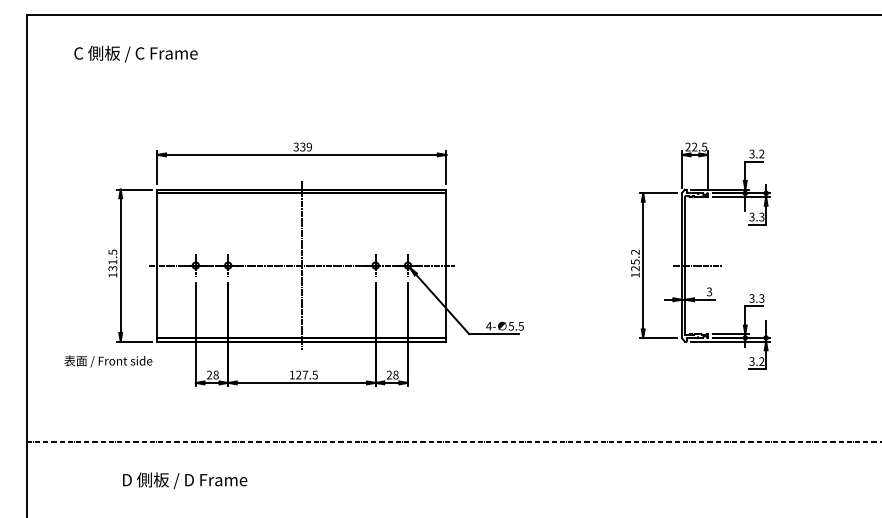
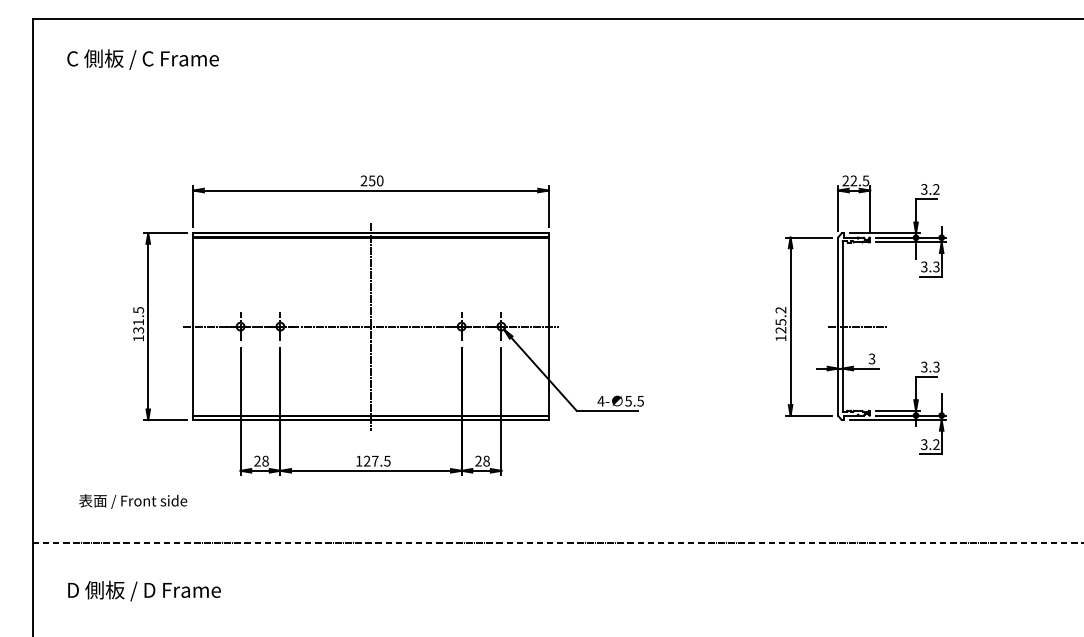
text: (135, 53) -> (142, 59), moved
text: (302, 146) -> (371, 180), 339 -> 250
text: (108, 361) -> (133, 501), moved
text: (185, 480) -> (144, 590), moved

